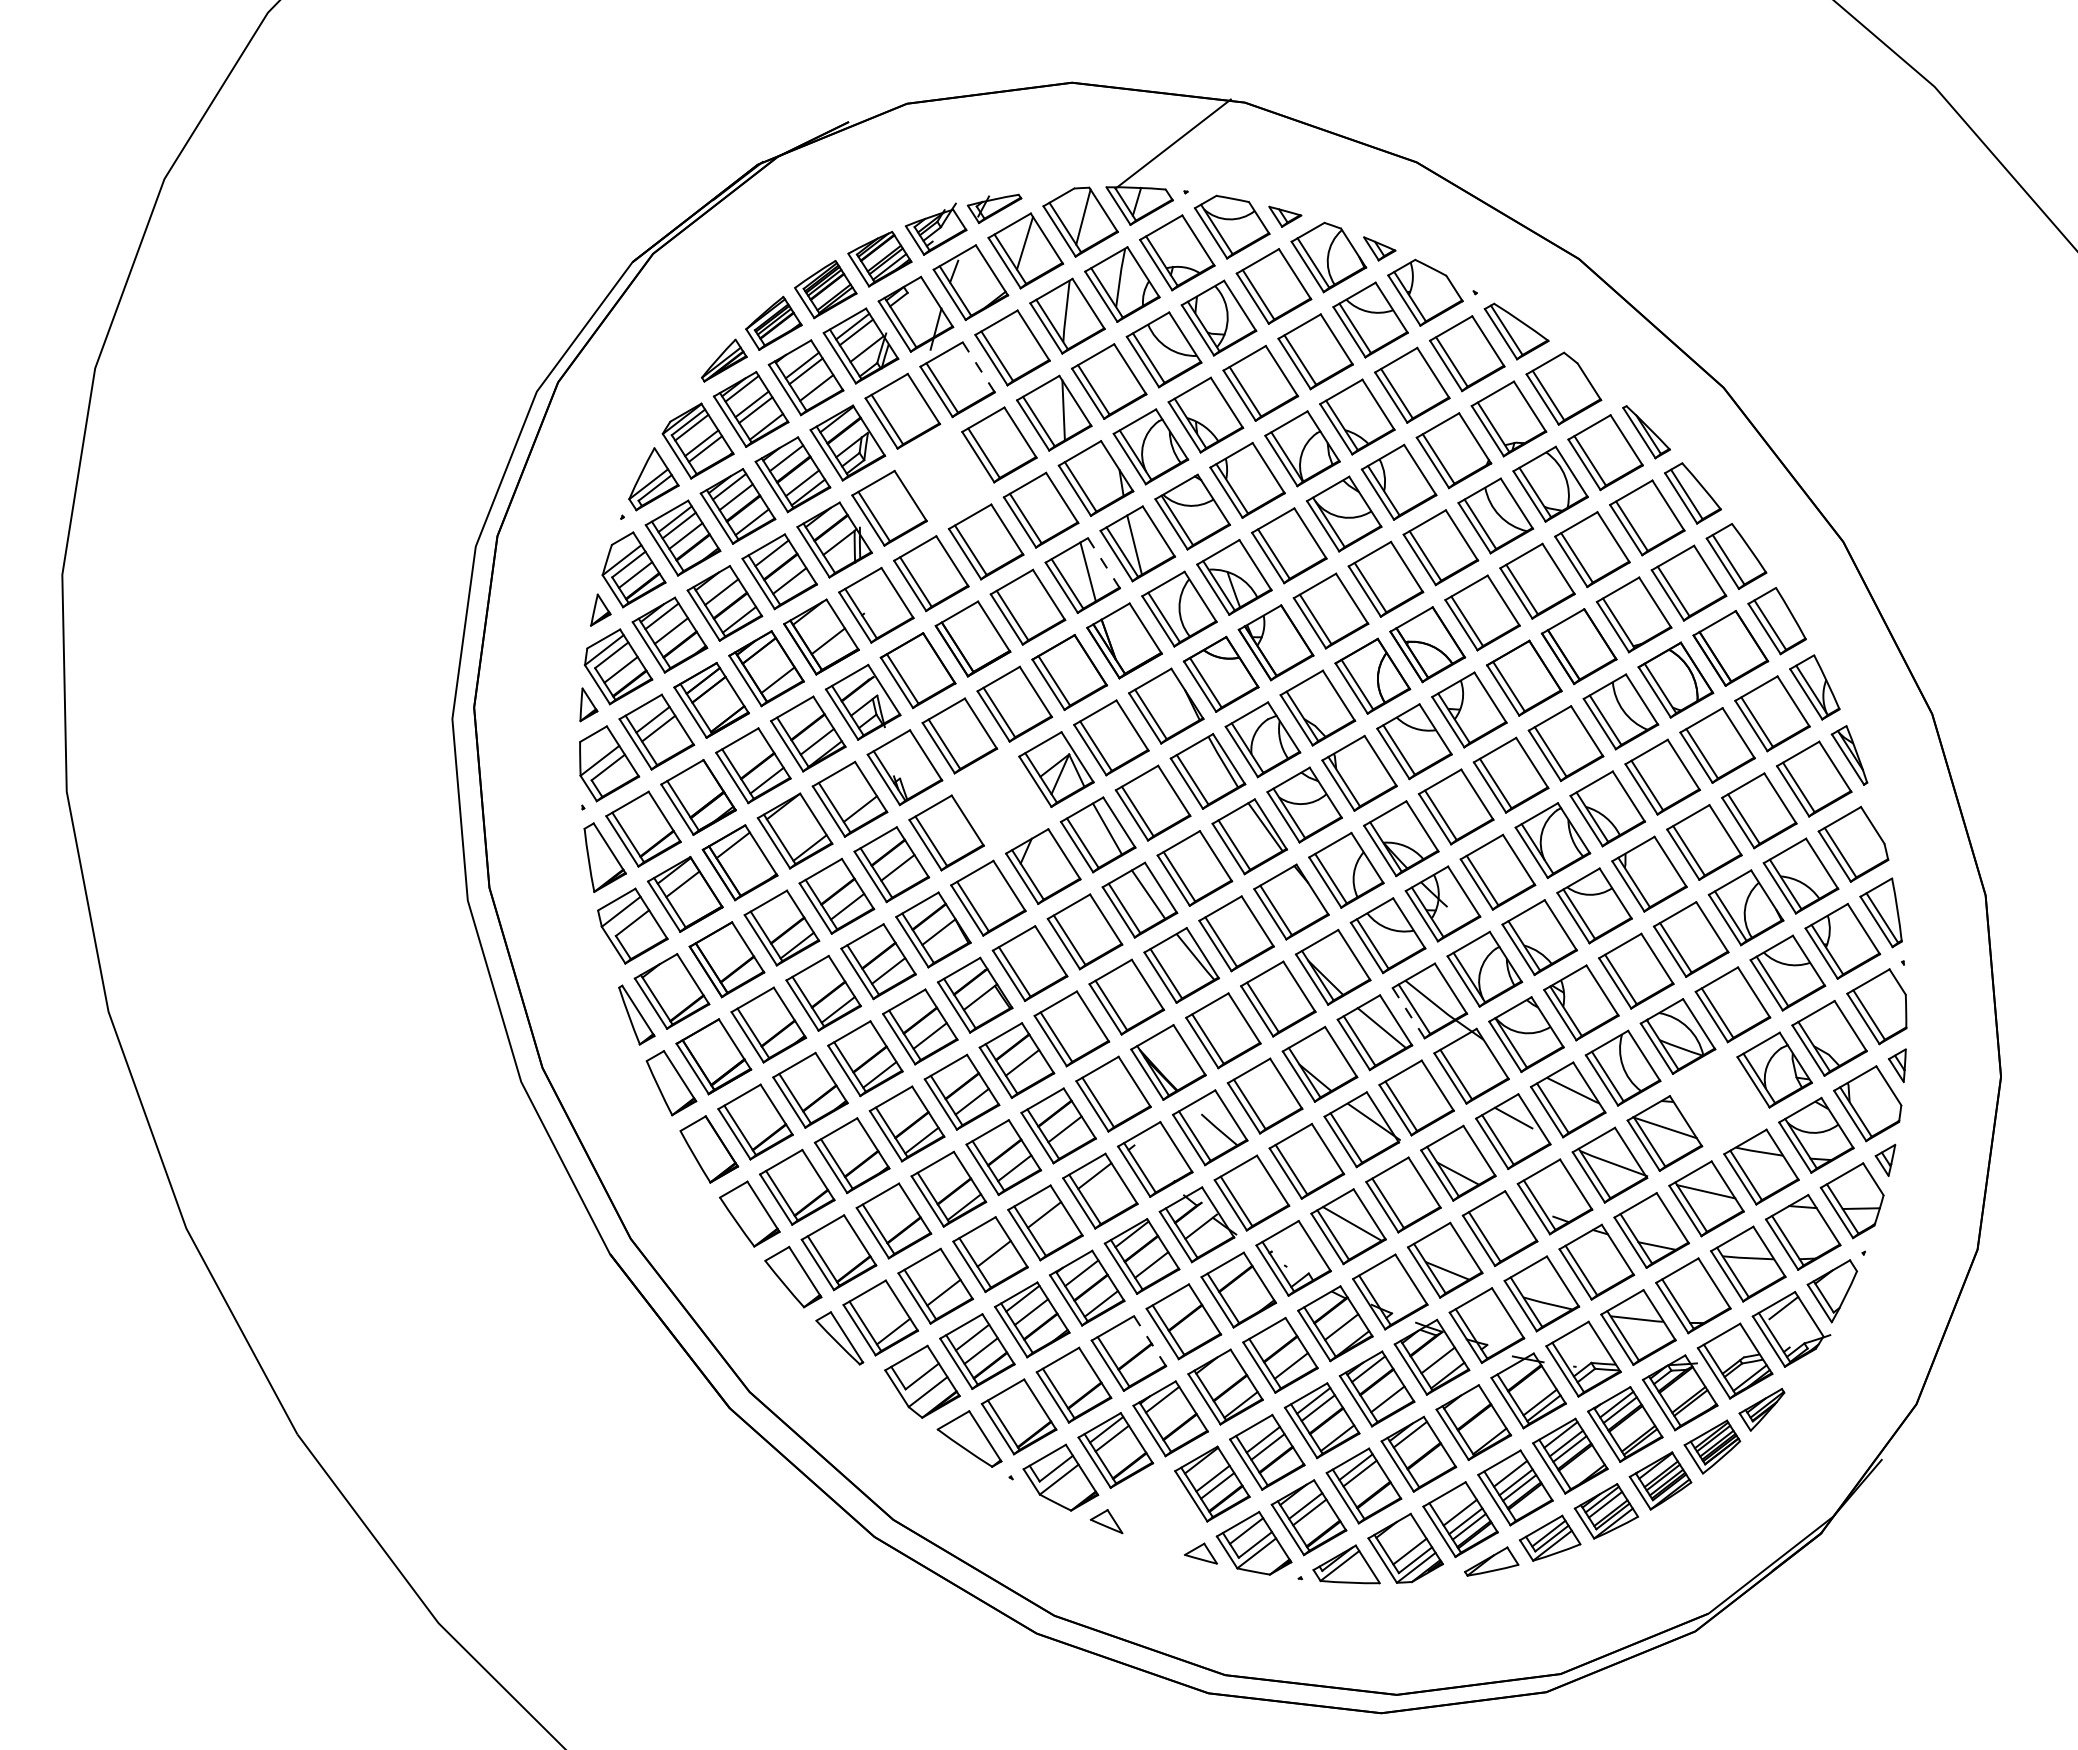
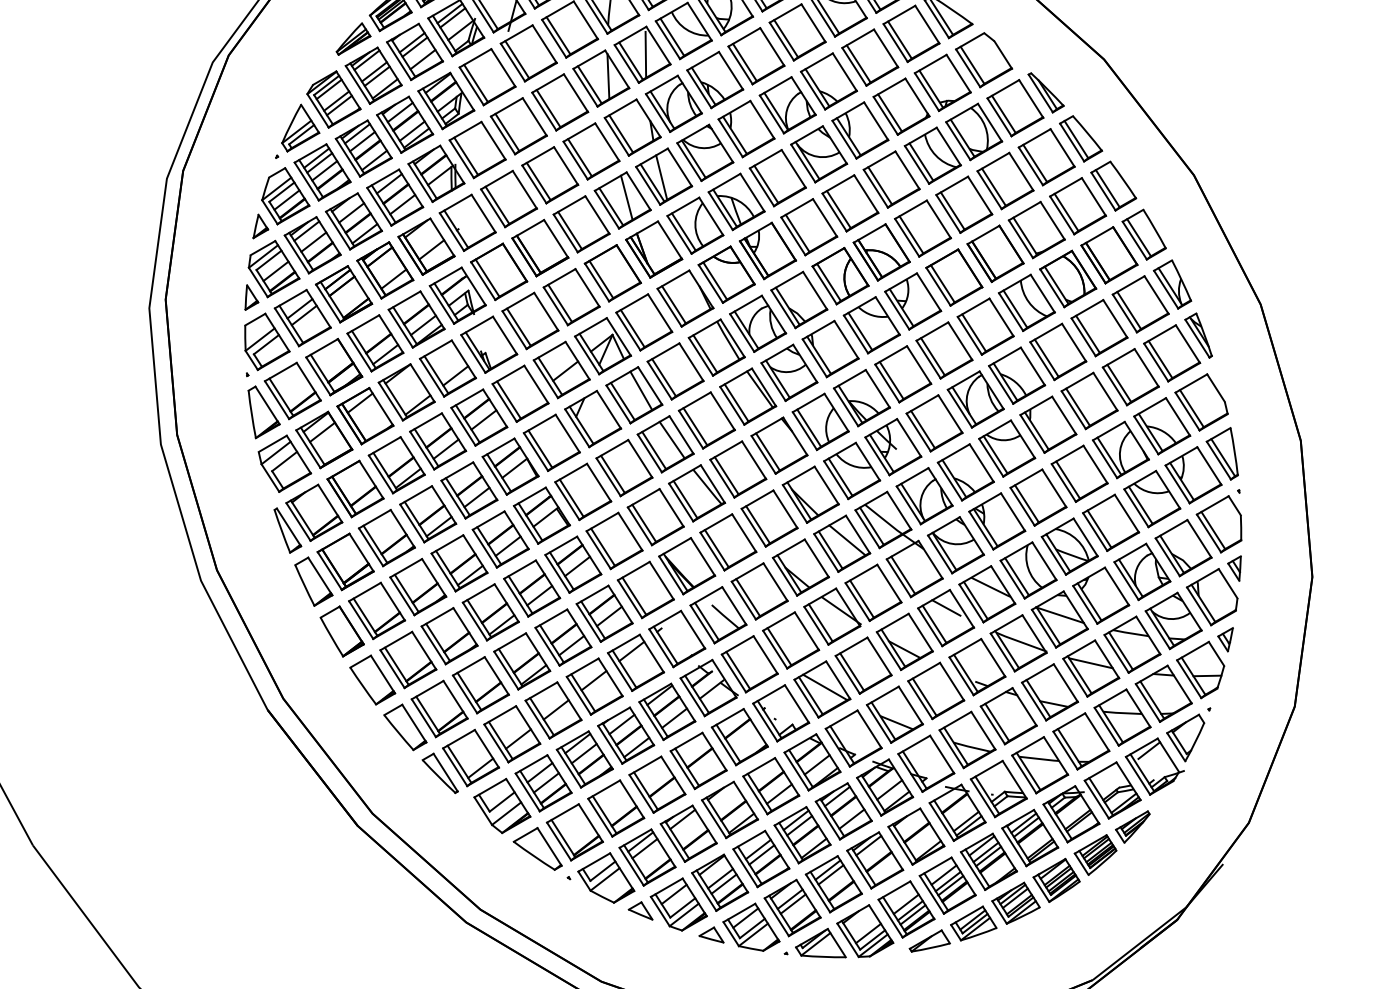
line: (978, 367) -> (544, 44), dashed -> solid
line: (1113, 381) -> (645, 54), added
part: (944, 476) -> (518, 126), added
line: (1103, 563) -> (638, 191), dashed -> solid
part: (1001, 800) -> (561, 369), added
line: (1408, 1013) -> (867, 529), dashed -> solid
part: (1719, 1101) -> (1100, 595), added
line: (1150, 1341) -> (673, 775), dashed -> solid
part: (1157, 1512) -> (678, 904), added

